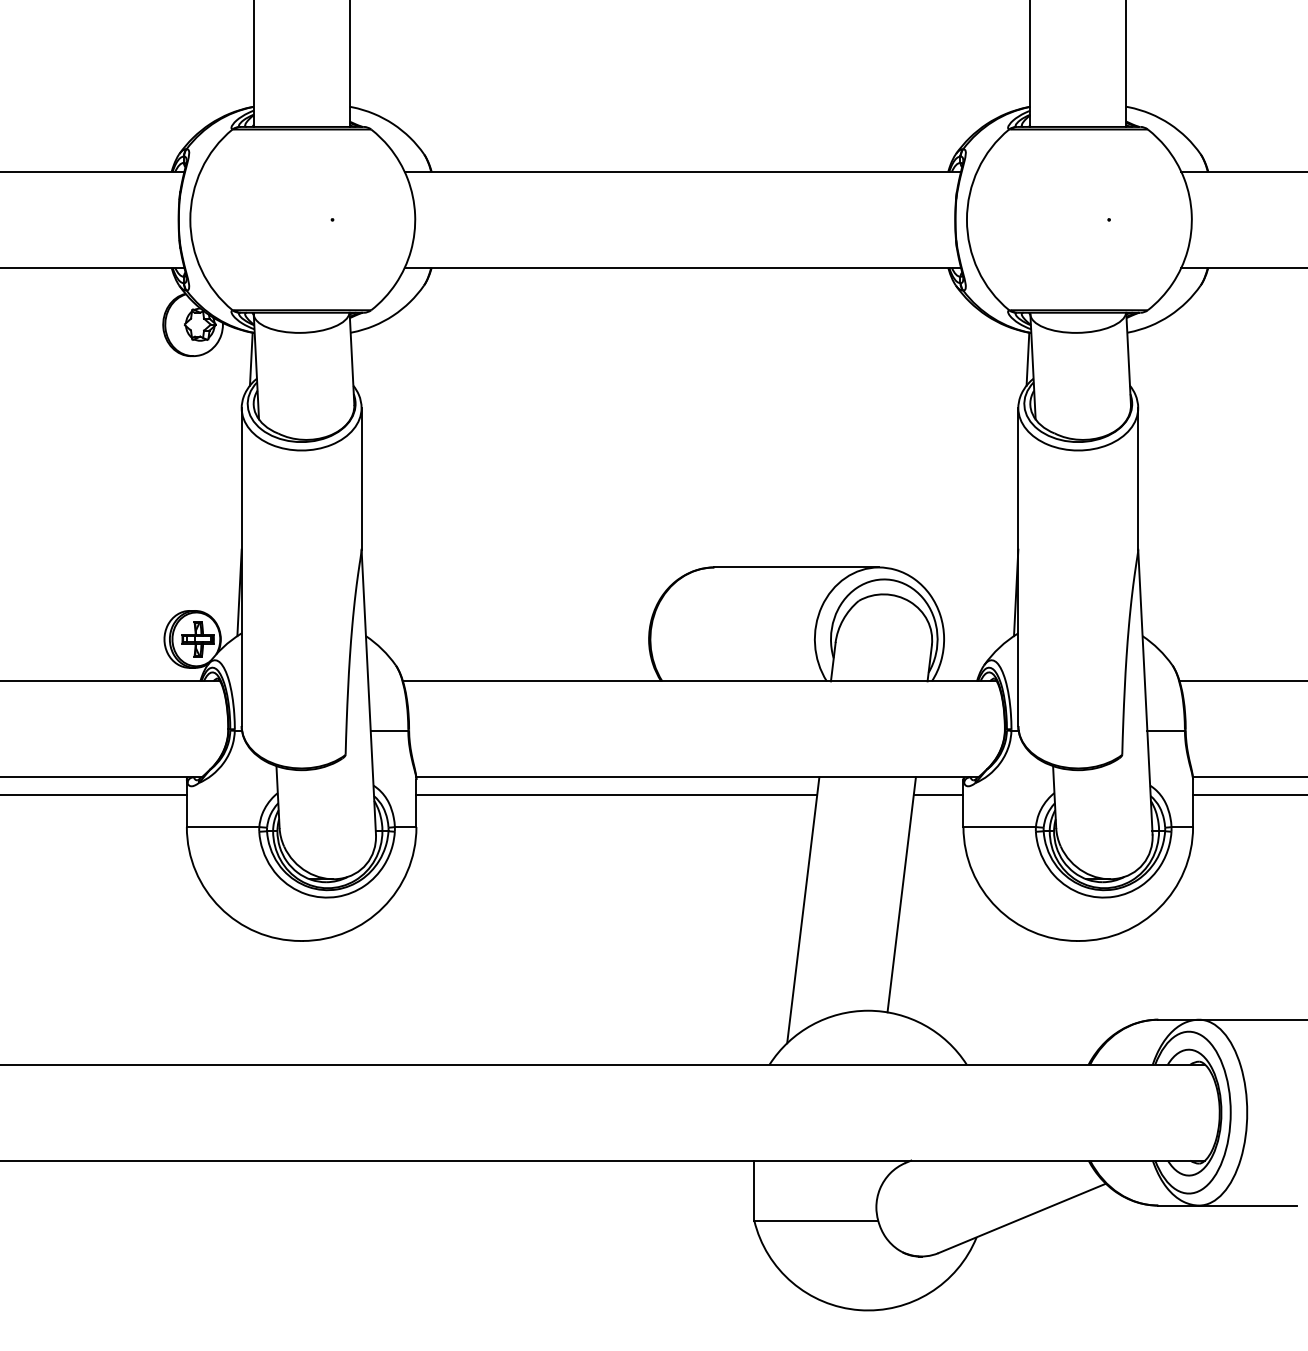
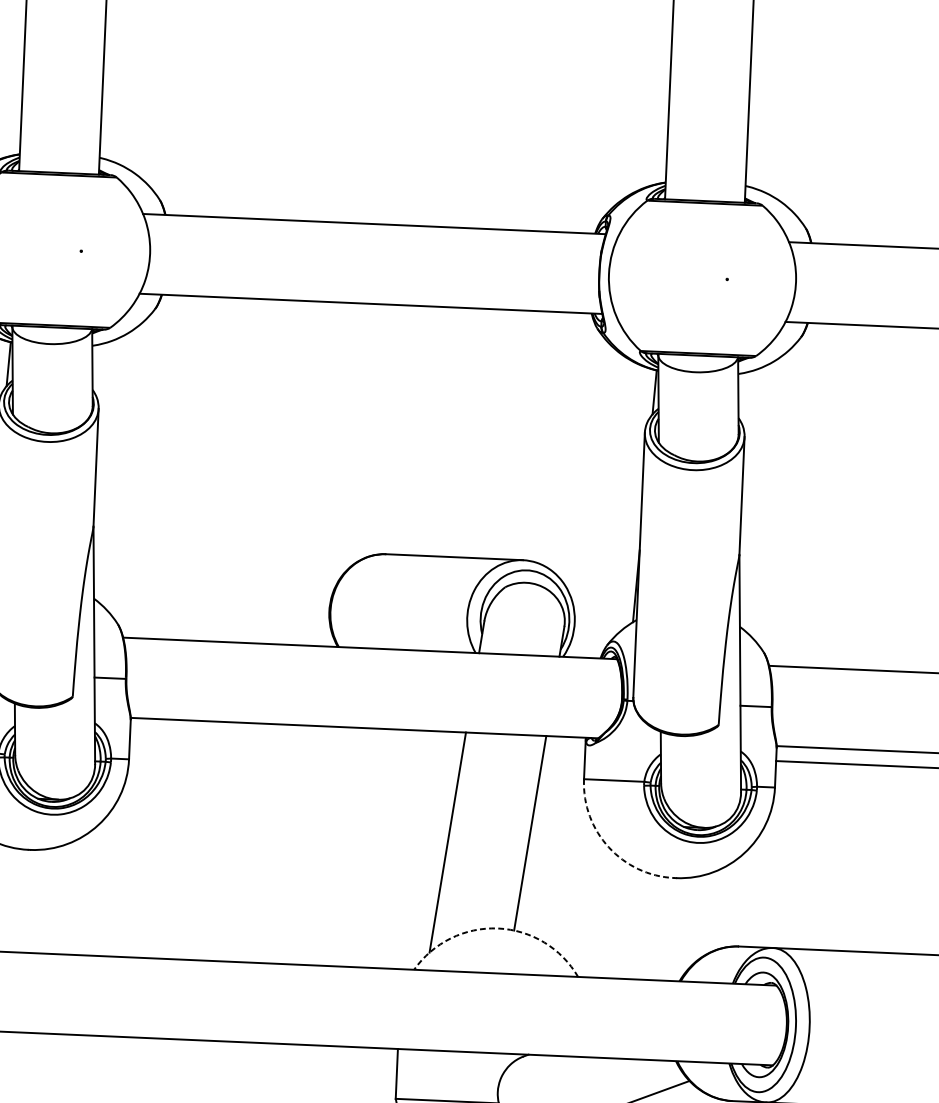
line: (616, 795) -> (296, 740), removed
line: (938, 795) -> (564, 752), removed
arc: (996, 907) -> (608, 847), solid -> dashed
arc: (868, 1010) -> (498, 928), solid -> dashed

